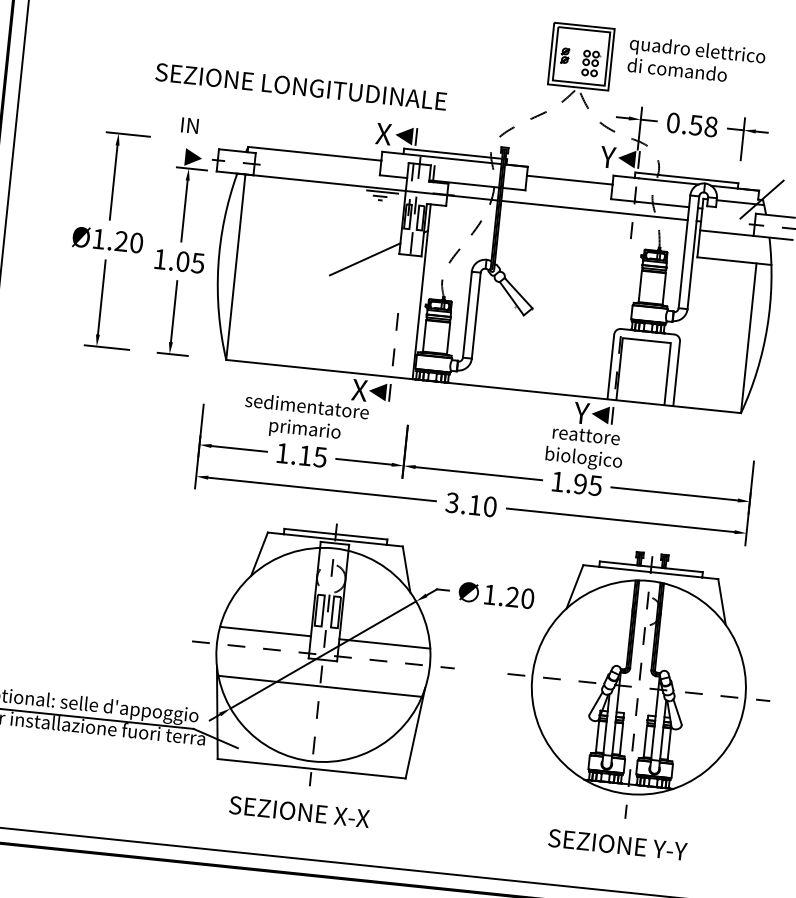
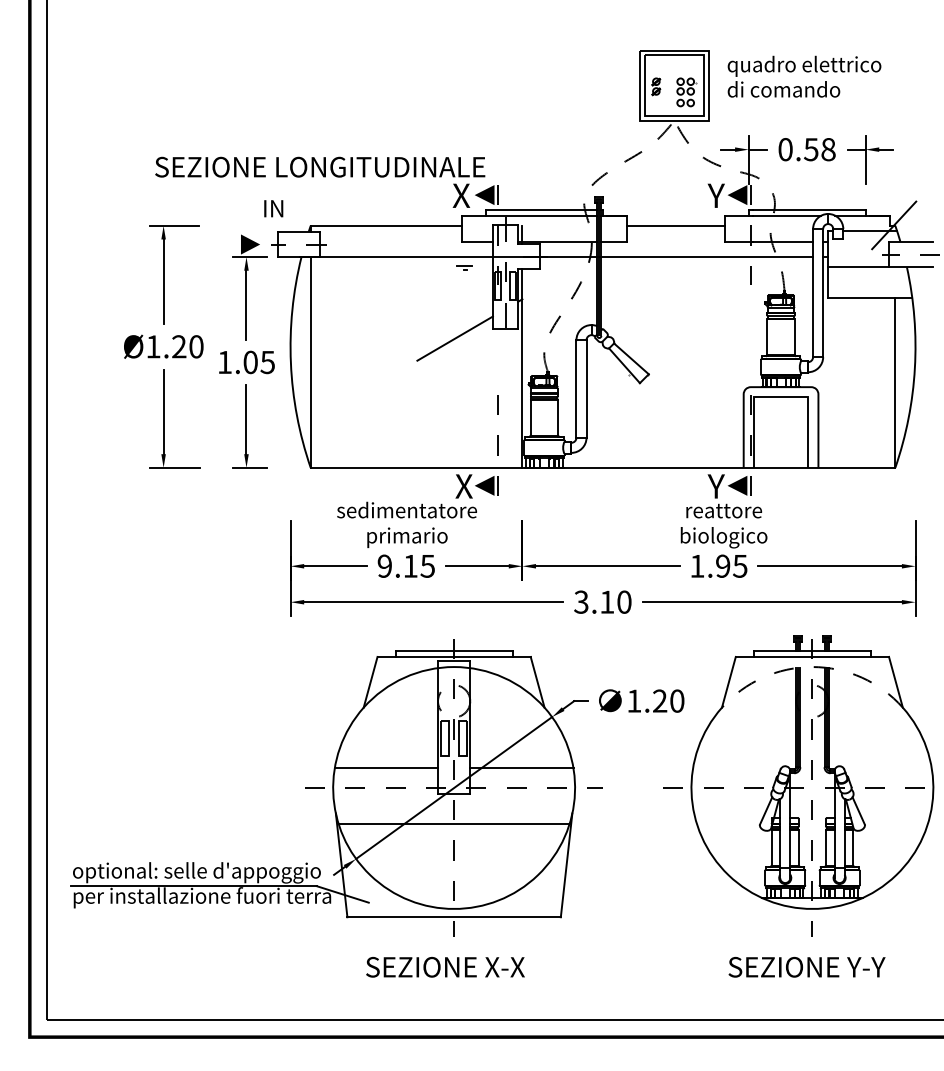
text: (301, 86) -> (320, 166), moved
text: (189, 125) -> (273, 208), moved
line: (382, 191) -> (466, 260), removed
text: (282, 452) -> (384, 565), 1.15 -> 9.15
arc: (649, 581) -> (812, 667), solid -> dashed

